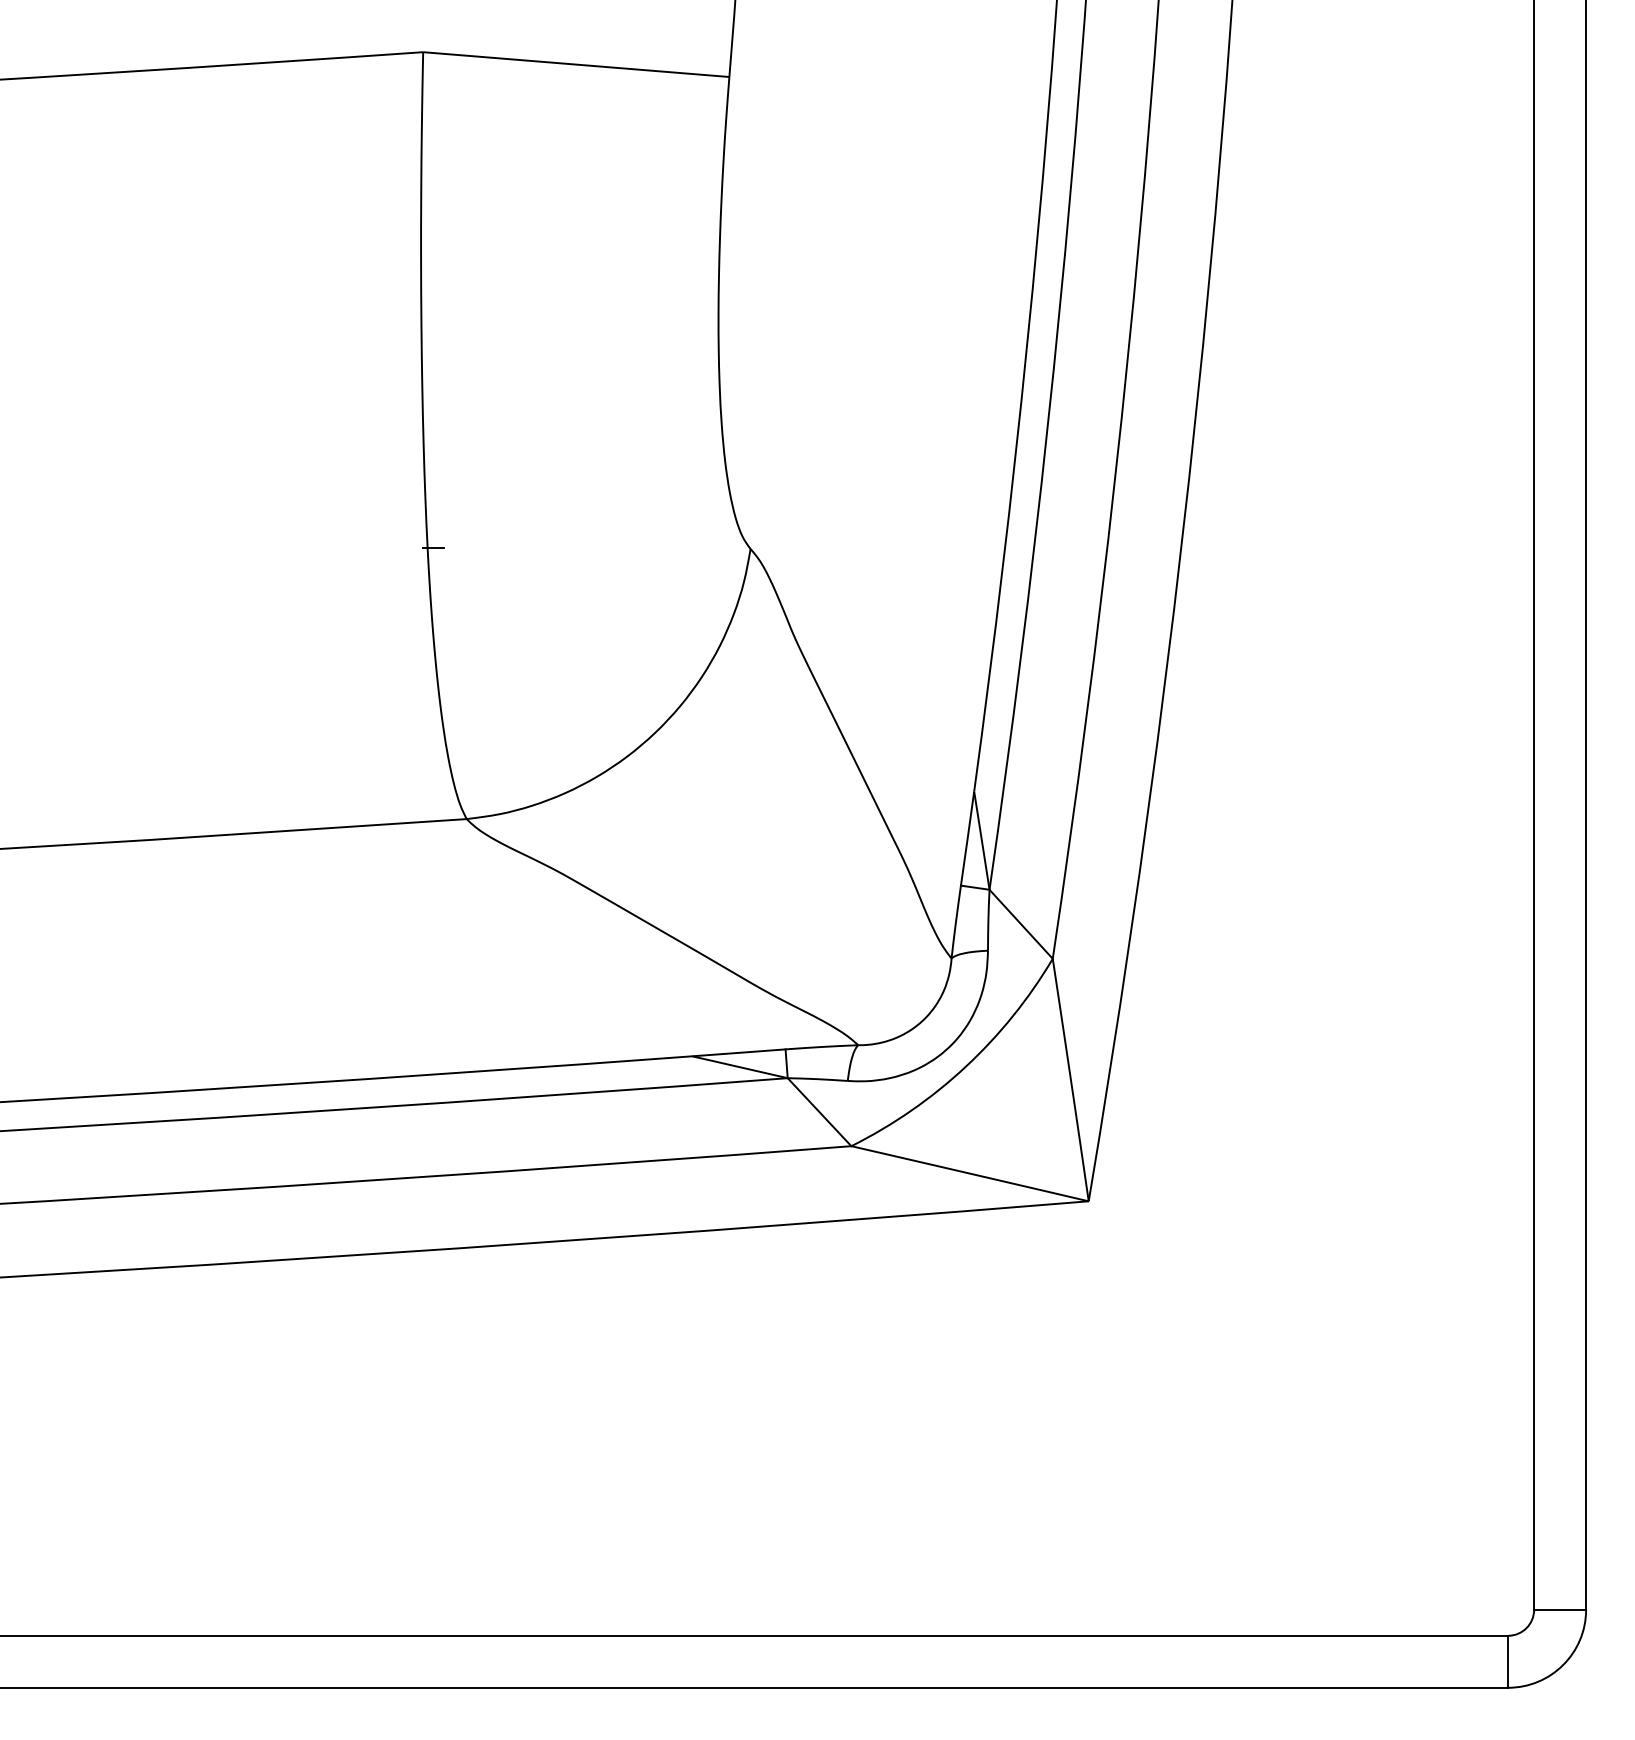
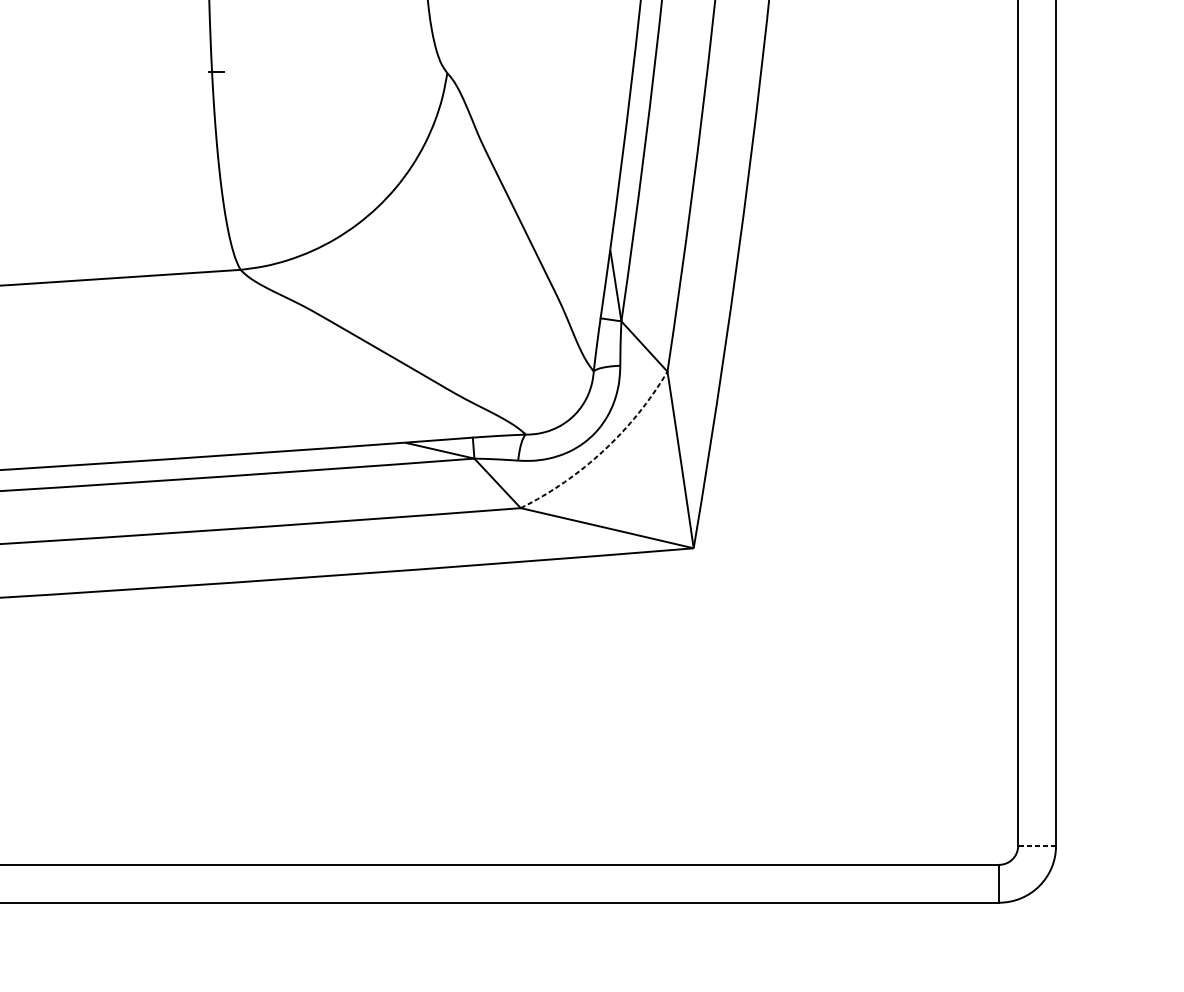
arc: (965, 1067) -> (603, 450), solid -> dashed
line: (1560, 1609) -> (1037, 845), solid -> dashed

